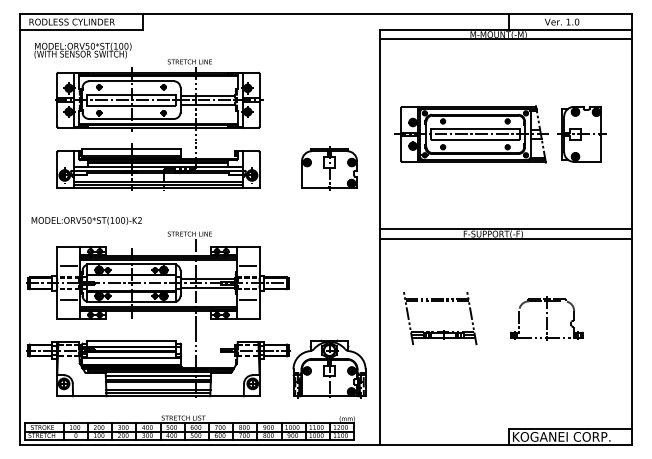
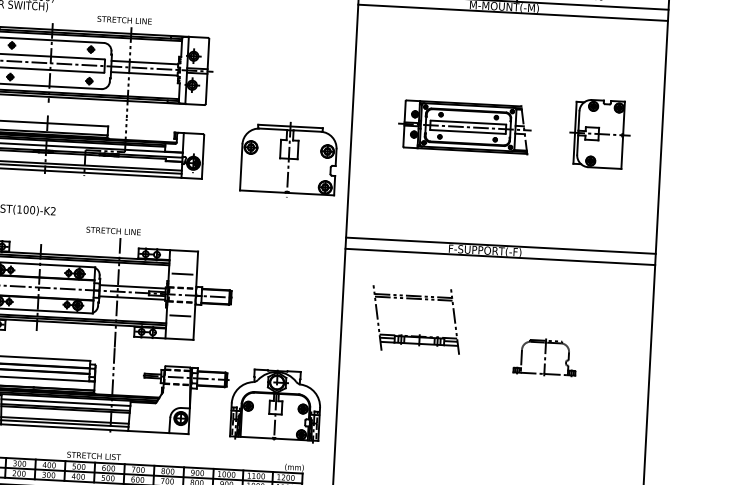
part: (471, 134) -> (464, 127), size x0.7
part: (329, 168) -> (288, 159), size x1.4
part: (546, 318) -> (544, 357), size x0.7
part: (443, 330) -> (419, 334), moved

